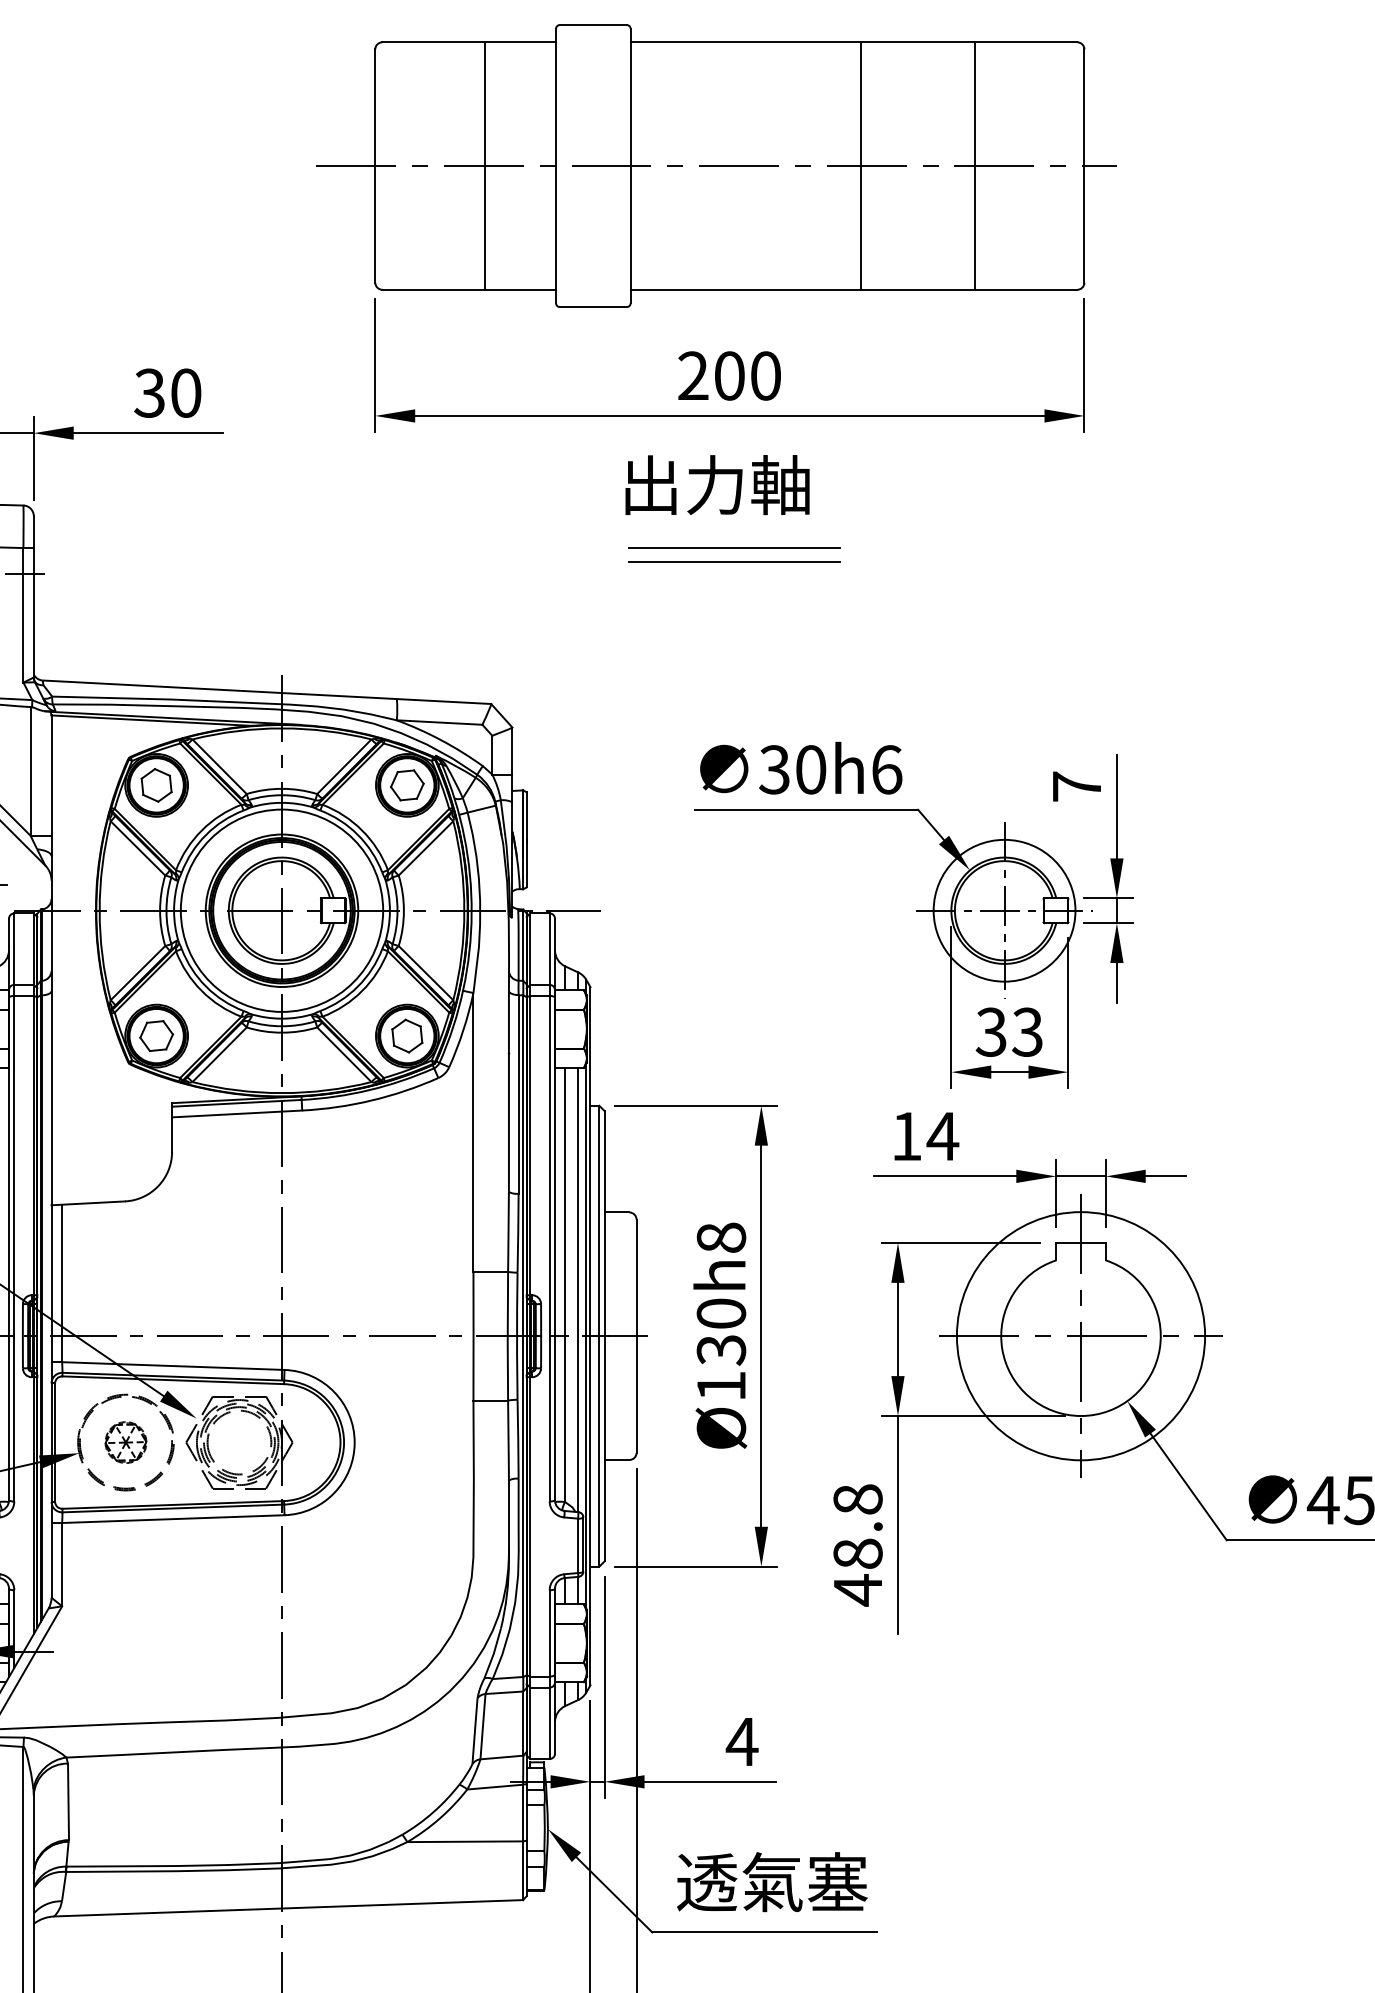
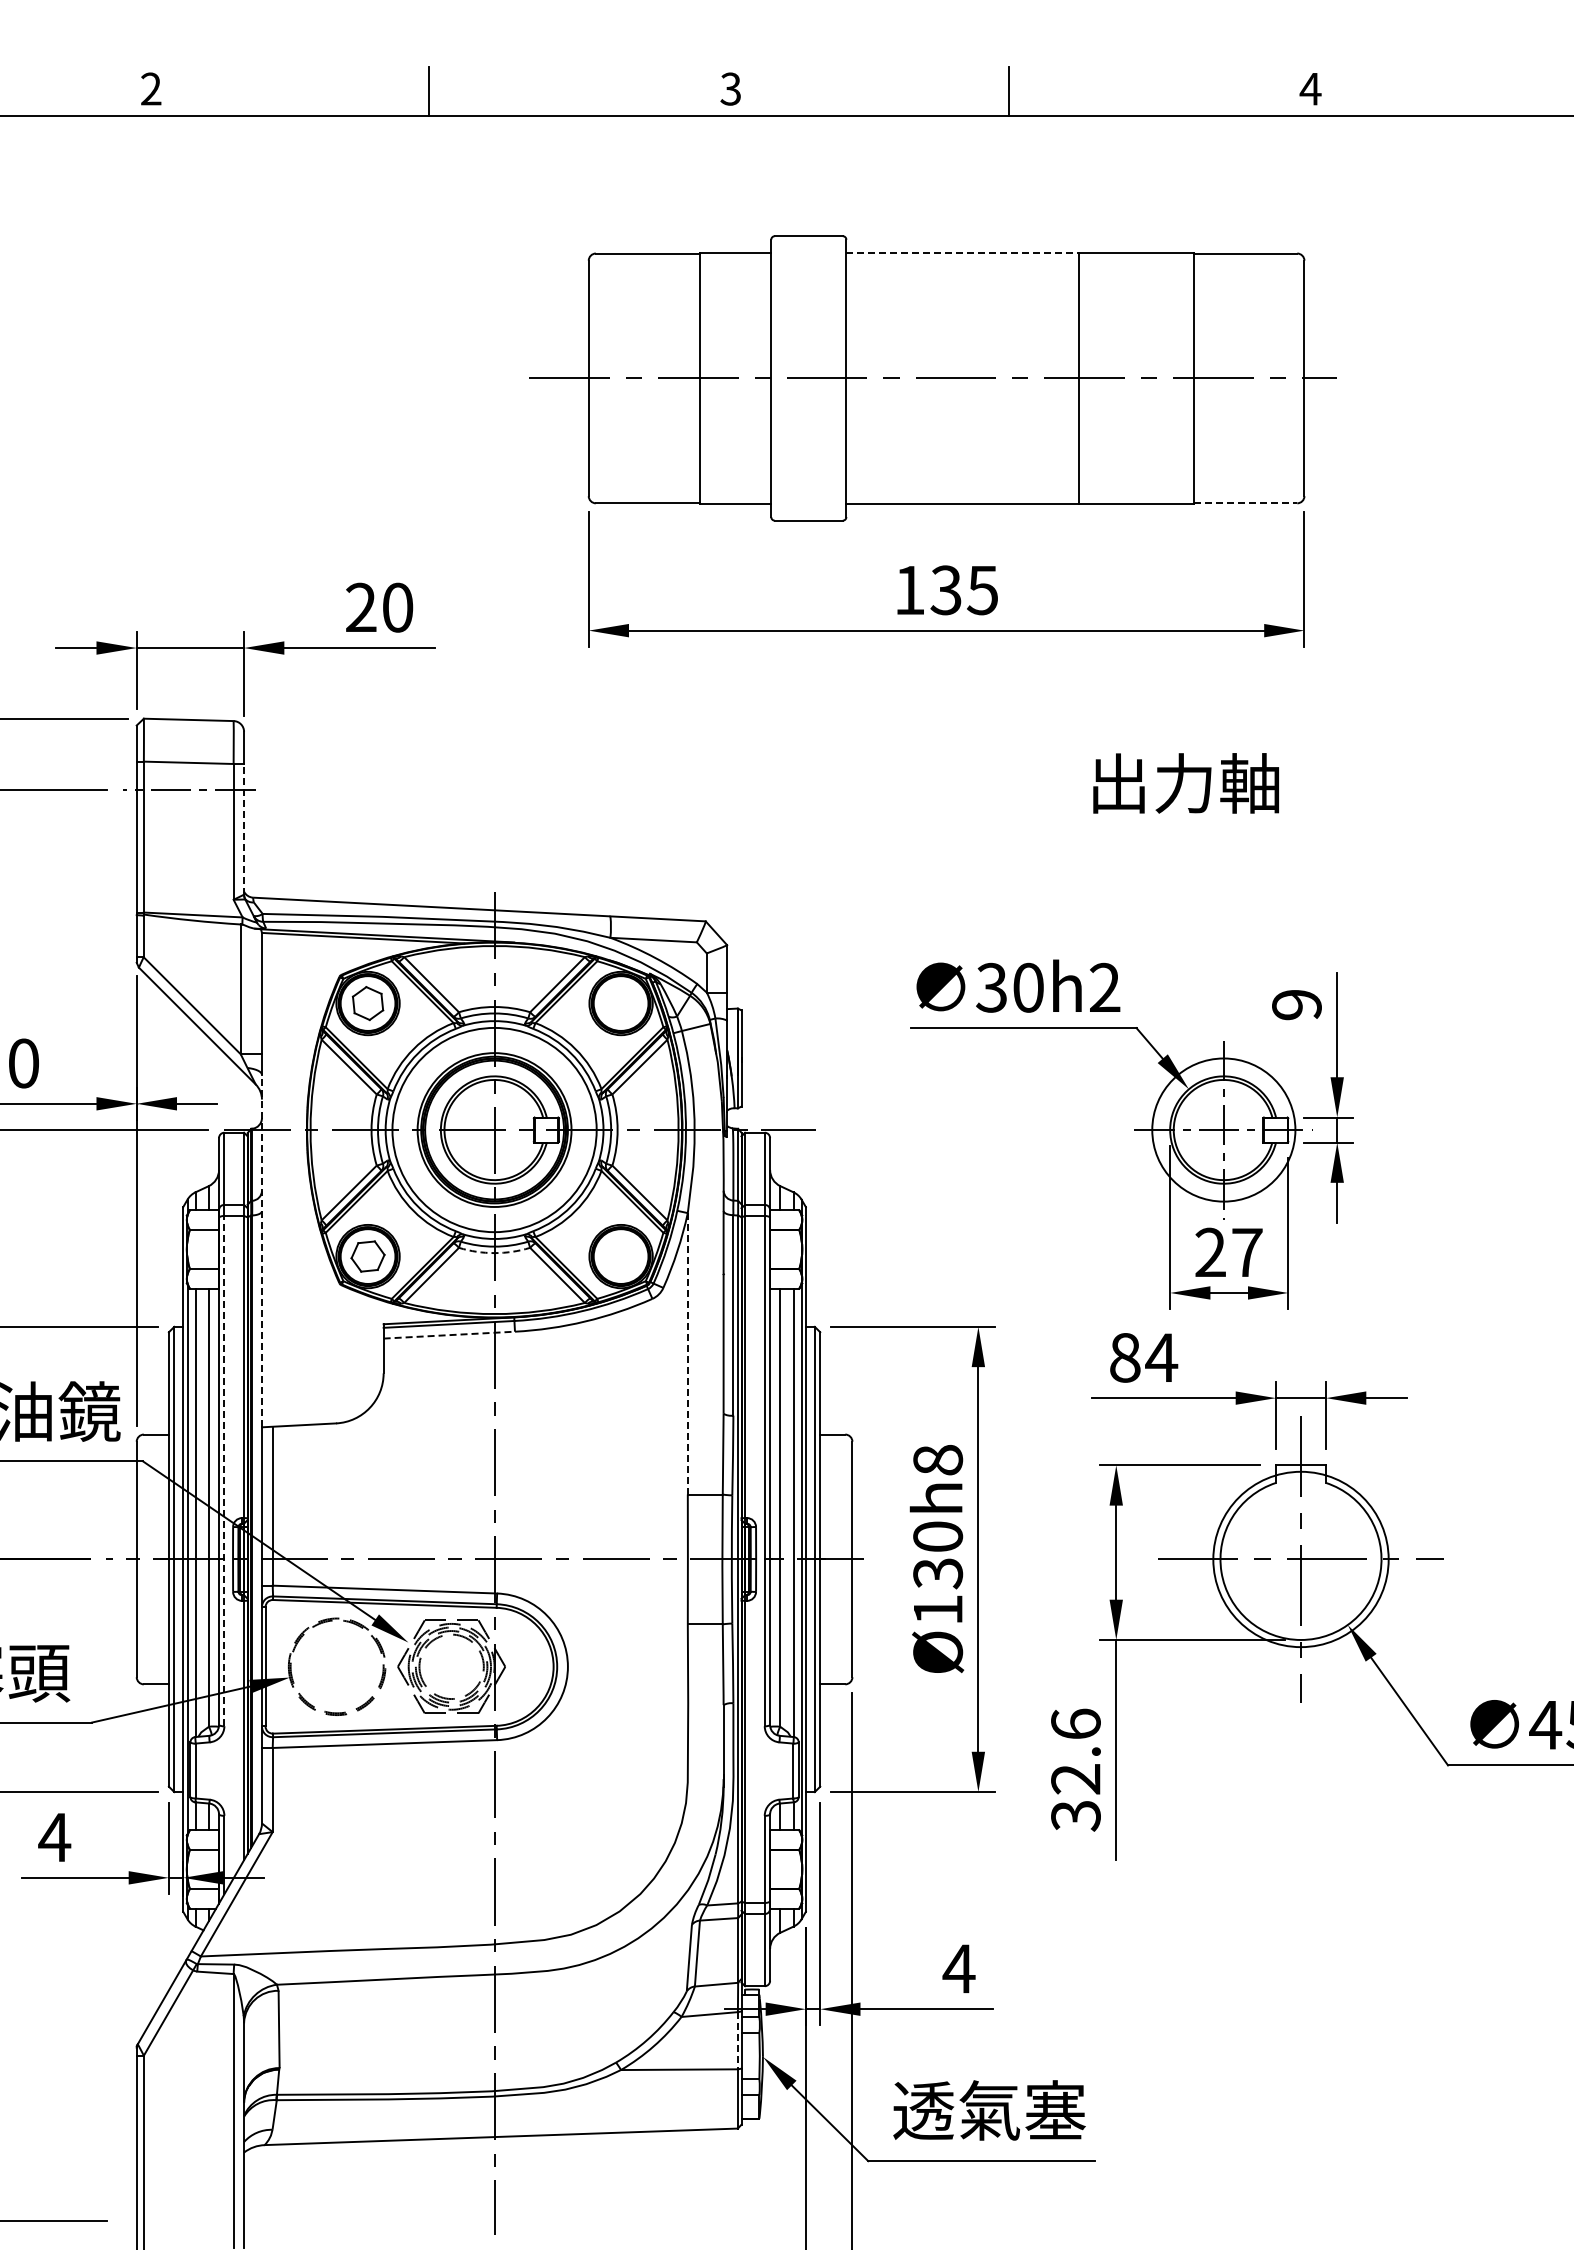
line: (746, 42) -> (963, 253), solid -> dashed
line: (1026, 289) -> (1245, 503), solid -> dashed
text: (729, 376) -> (946, 590), 200 -> 135
text: (149, 393) -> (360, 607), 30 -> 20
text: (716, 485) -> (1185, 783), moved
line: (734, 548) -> (951, 764), removed
line: (734, 561) -> (951, 777), removed
line: (34, 611) -> (244, 828), solid -> dashed
text: (887, 769) -> (1105, 987), 30h6 -> 30h2
part: (406, 785) -> (620, 1003), removed
text: (1076, 786) -> (1296, 1004), 7 -> 9
line: (51, 1030) -> (261, 1250), solid -> dashed
text: (1009, 1032) -> (1228, 1252), 33 -> 27
arc: (281, 1033) -> (494, 1253), solid -> dashed
part: (407, 1036) -> (621, 1256), removed
line: (237, 1114) -> (449, 1335), solid -> dashed
line: (473, 1132) -> (687, 1353), solid -> dashed
text: (907, 1136) -> (1125, 1357), 14 -> 84
line: (14, 1248) -> (224, 1470), solid -> dashed
circle: (1080, 1336) -> (1300, 1559), size x0.7
part: (125, 1442) -> (336, 1666), removed
text: (857, 1545) -> (1075, 1770), 48.8 -> 32.6
line: (522, 1812) -> (737, 2040), solid -> dashed

